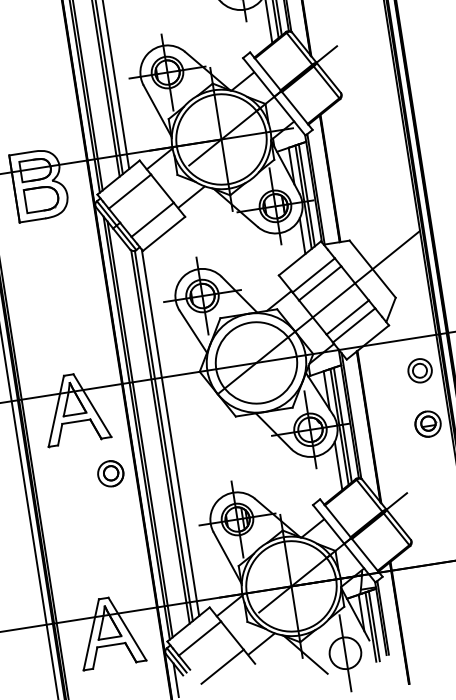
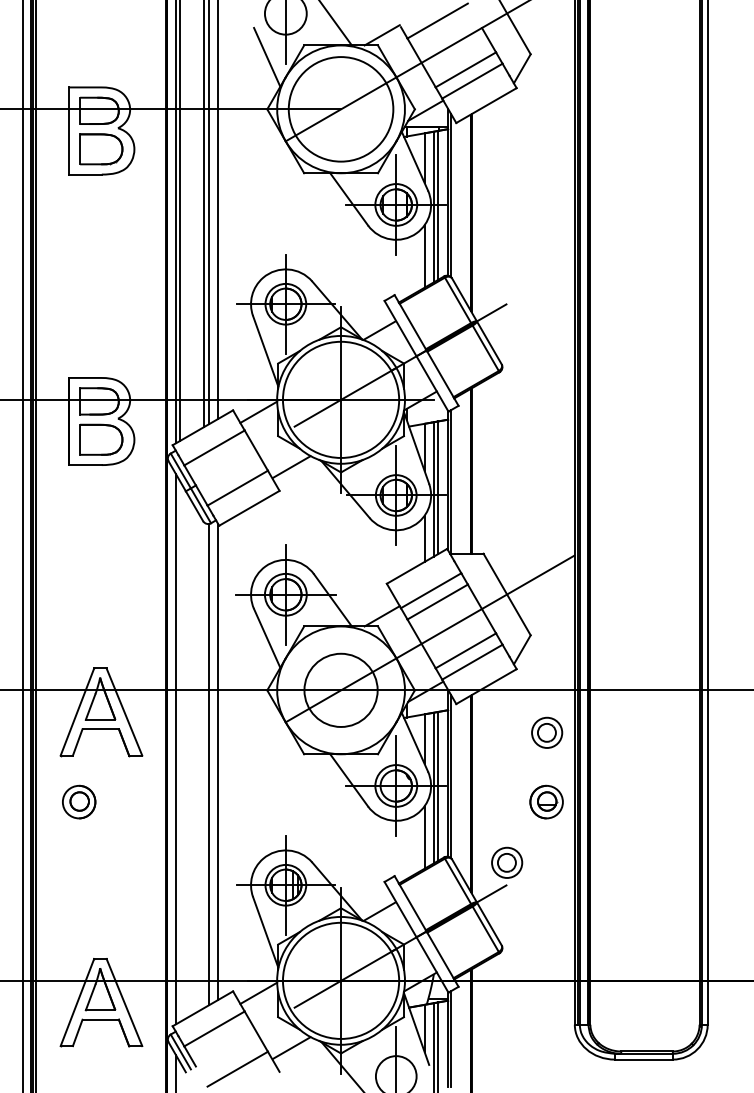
circle: (256, 363) -> (340, 690), size x0.7
line: (140, 429) -> (180, 751), removed
line: (160, 436) -> (204, 764), removed
part: (110, 473) -> (79, 801), moved
part: (405, 475) -> (507, 862), added

